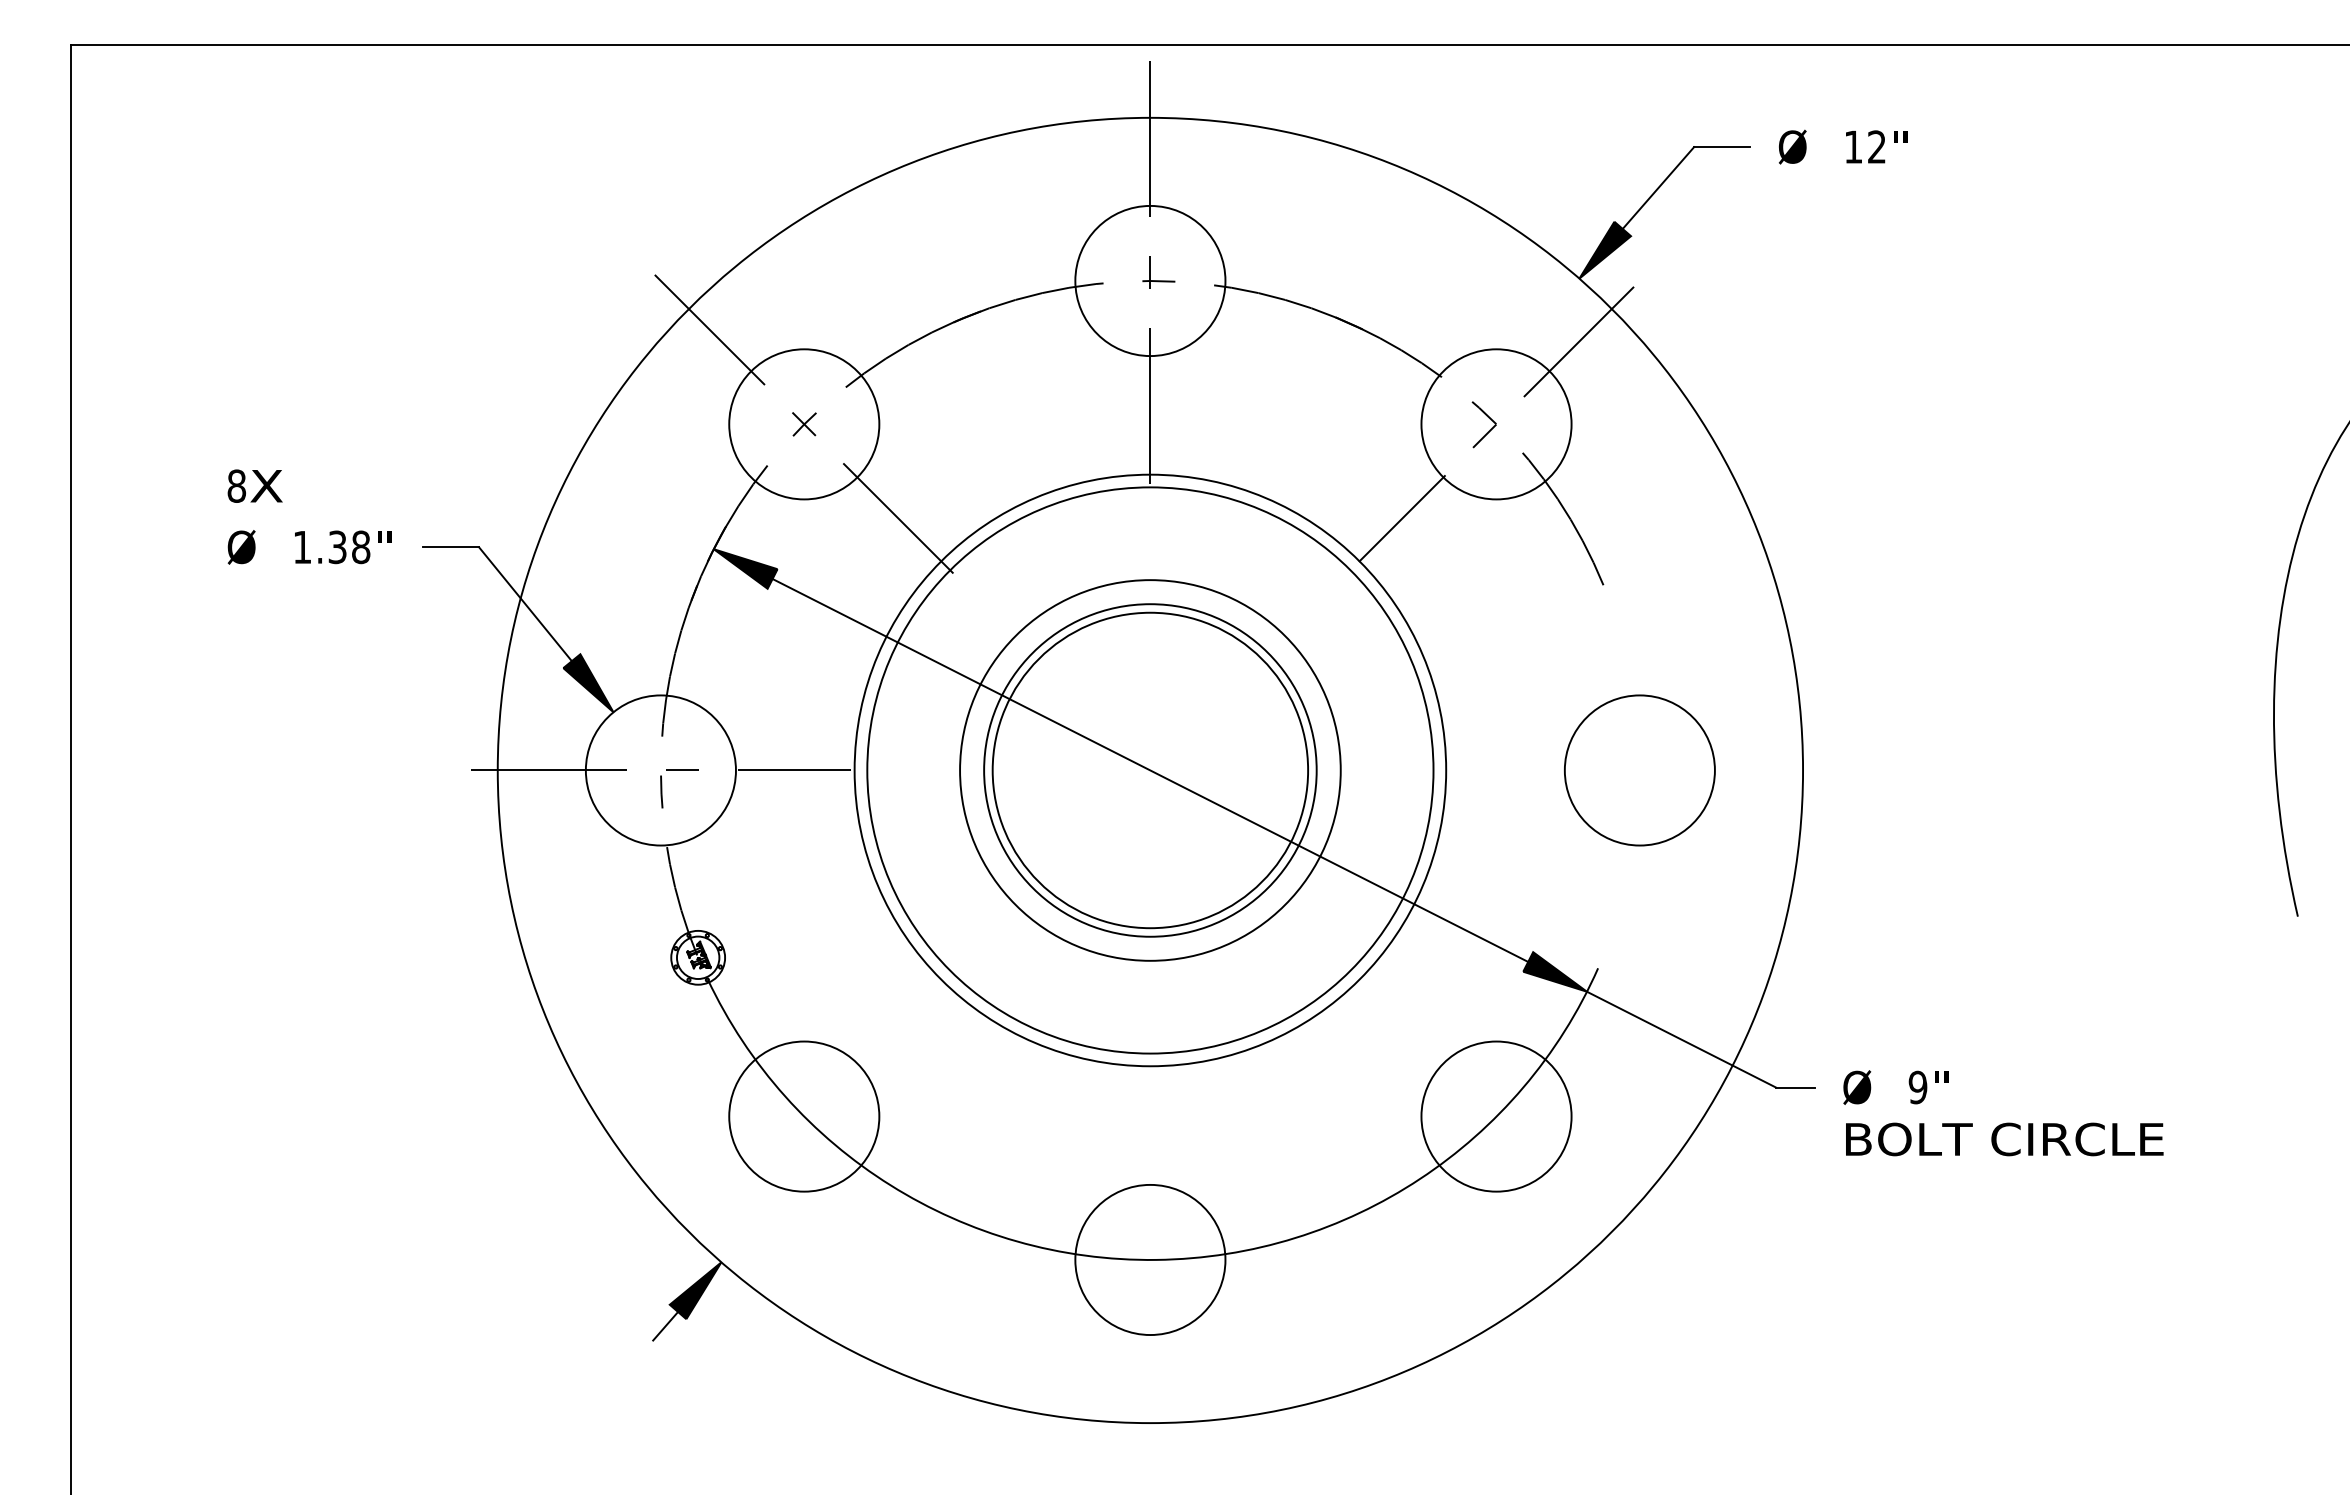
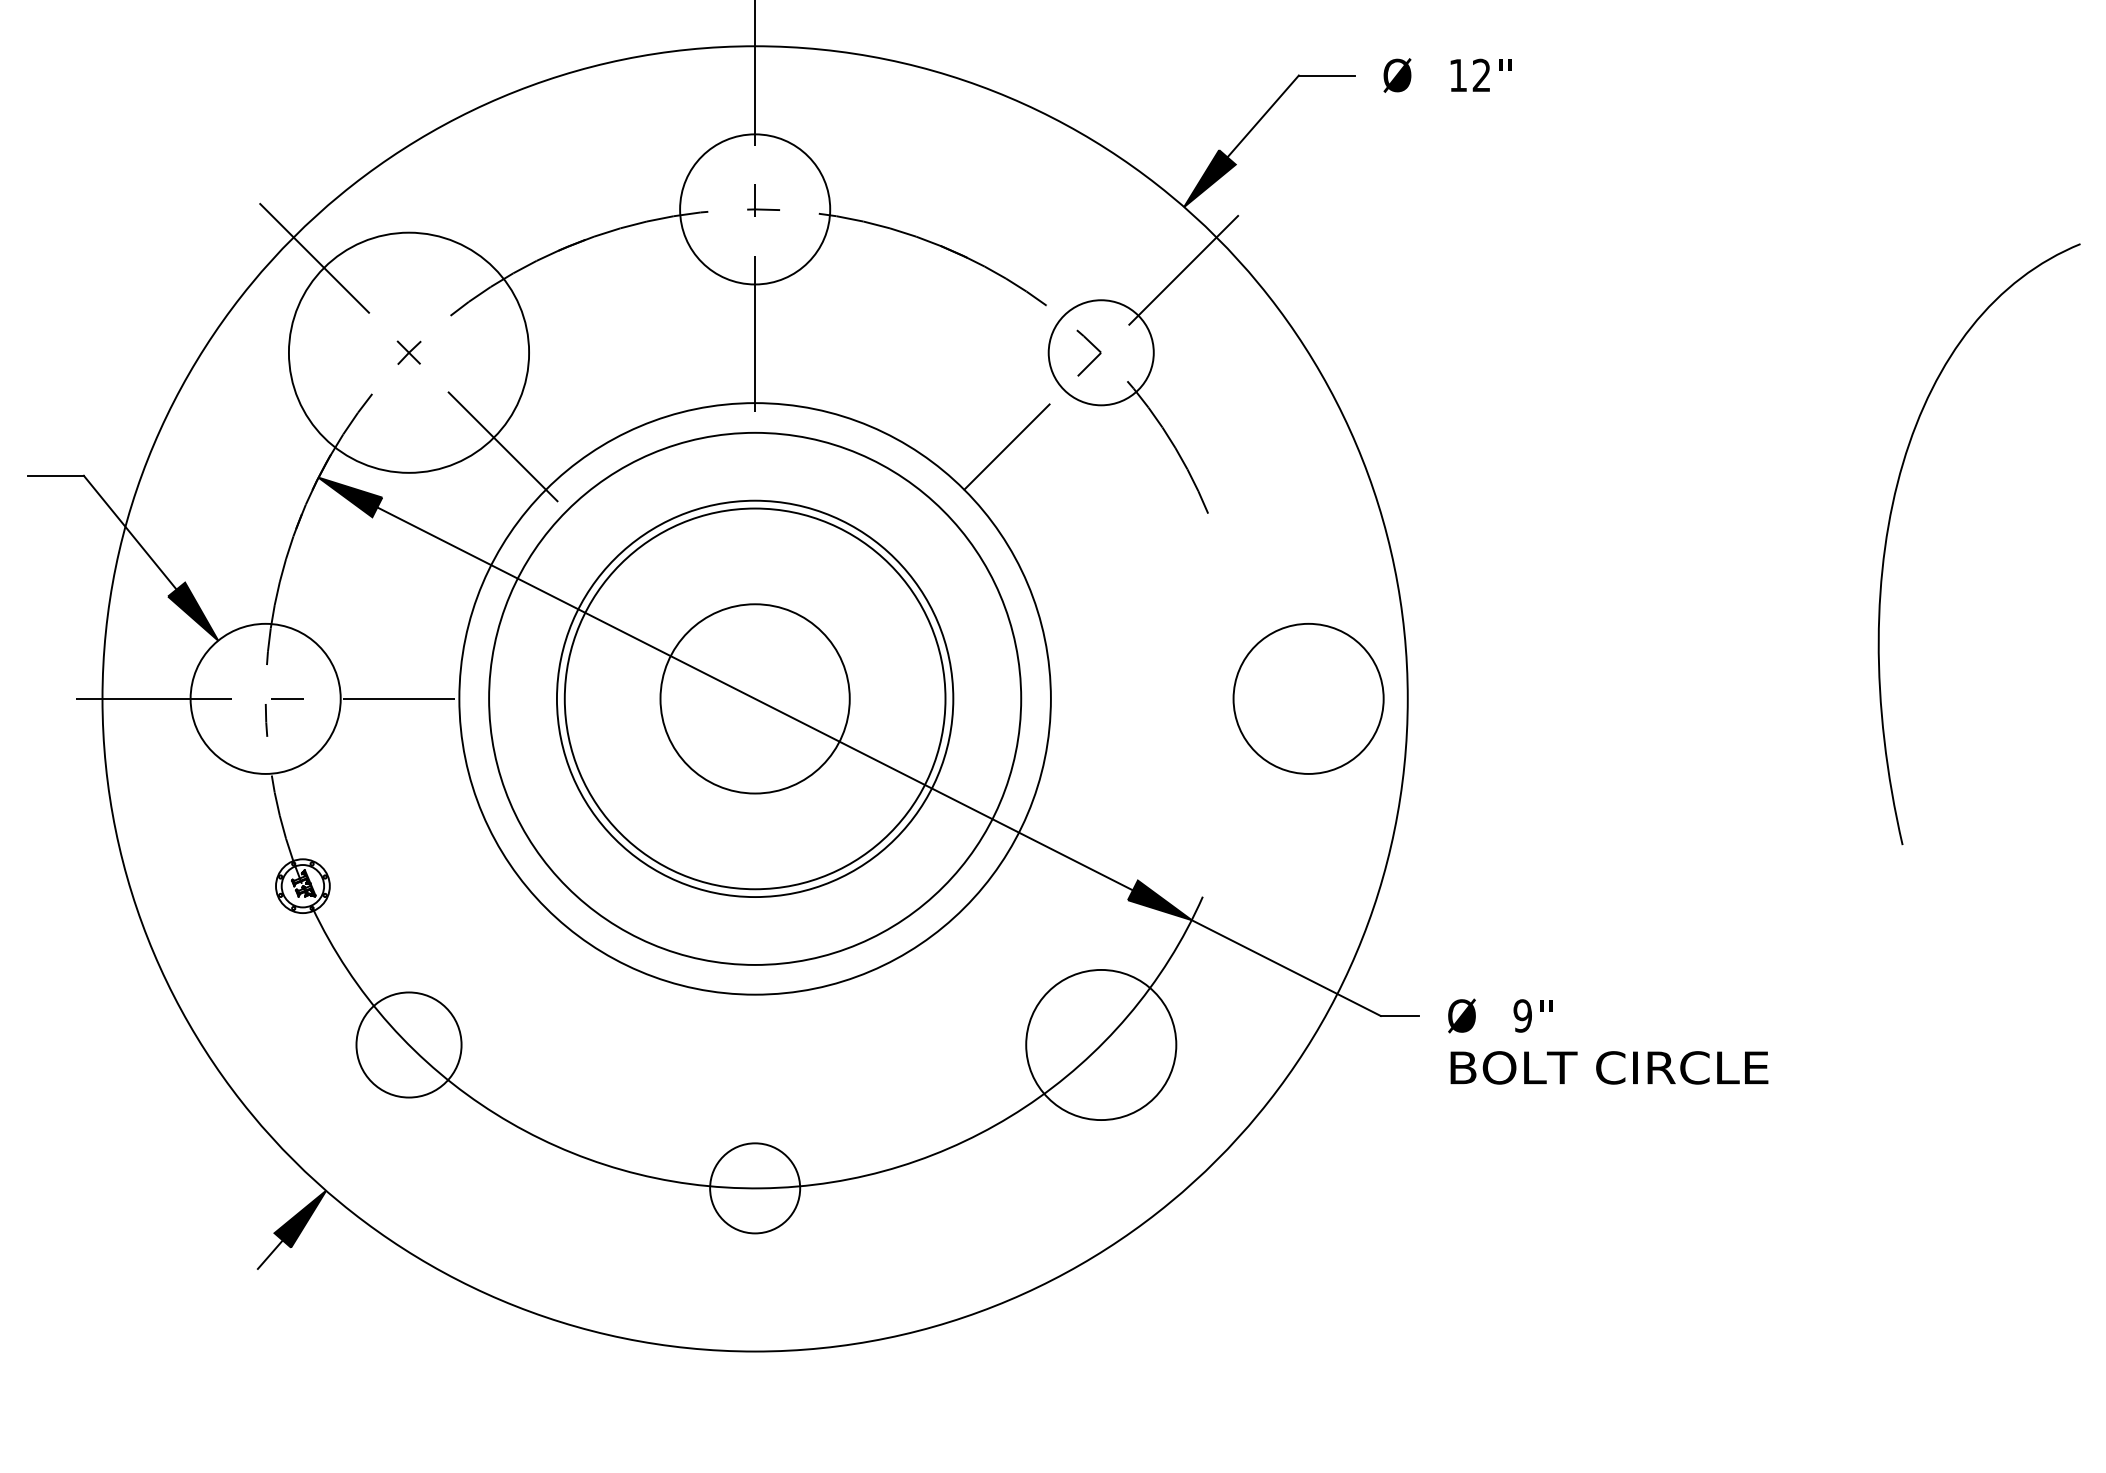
circle: (804, 424) -> (409, 352), size x1.6
circle: (1496, 424) -> (1101, 352), size x0.7
circle: (1150, 770) -> (755, 698), size x0.6
circle: (1150, 770) -> (755, 698), size x0.7
circle: (1150, 770) -> (755, 698), size x1.6
circle: (1639, 770) -> (1308, 698), moved
circle: (804, 1116) -> (409, 1044), size x0.7
circle: (1150, 1259) -> (755, 1187), size x0.6

